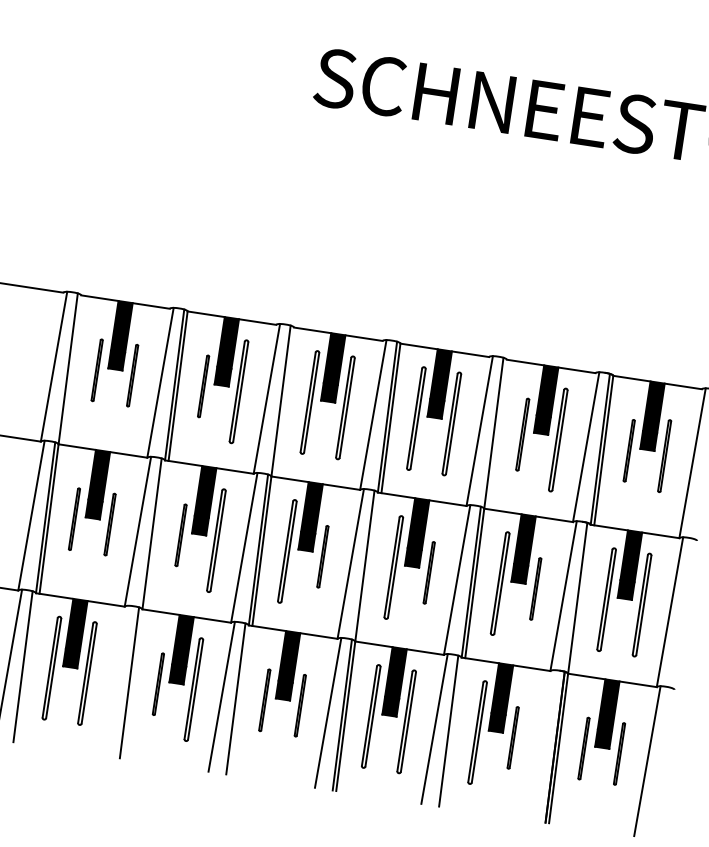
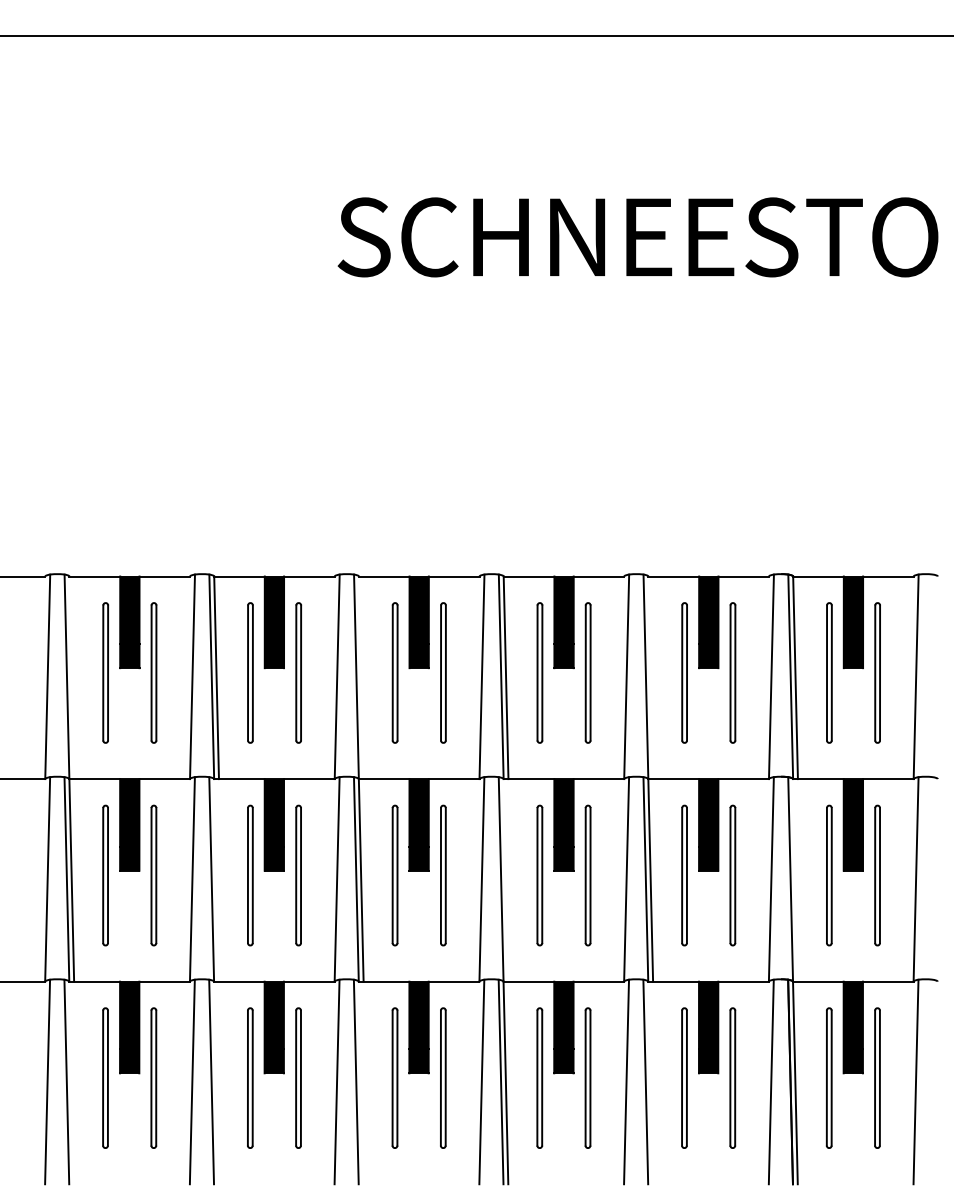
part: (97, 369) -> (105, 672), size x1.67
part: (132, 375) -> (153, 672), size x1.67
part: (203, 386) -> (250, 672), size x1.67
part: (522, 434) -> (684, 672), size x1.43
part: (629, 450) -> (829, 672), size x1.67
part: (664, 455) -> (877, 672), size x1.43
part: (74, 519) -> (105, 875), size x1.67
part: (109, 524) -> (153, 875), size x1.67
part: (181, 535) -> (250, 875), size x1.67
part: (322, 556) -> (443, 875), size x1.67
part: (428, 572) -> (587, 875), size x1.67
part: (535, 588) -> (732, 875), size x1.67
line: (114, 680) -> (191, 1081), added
part: (158, 683) -> (250, 1077), size x1.67
part: (264, 699) -> (394, 1077), size x1.67
part: (300, 705) -> (443, 1077), size x1.67
part: (512, 737) -> (732, 1077), size x1.67
line: (540, 744) -> (770, 1081), added
part: (583, 748) -> (828, 1077), size x1.67
part: (619, 753) -> (877, 1077), size x1.67

